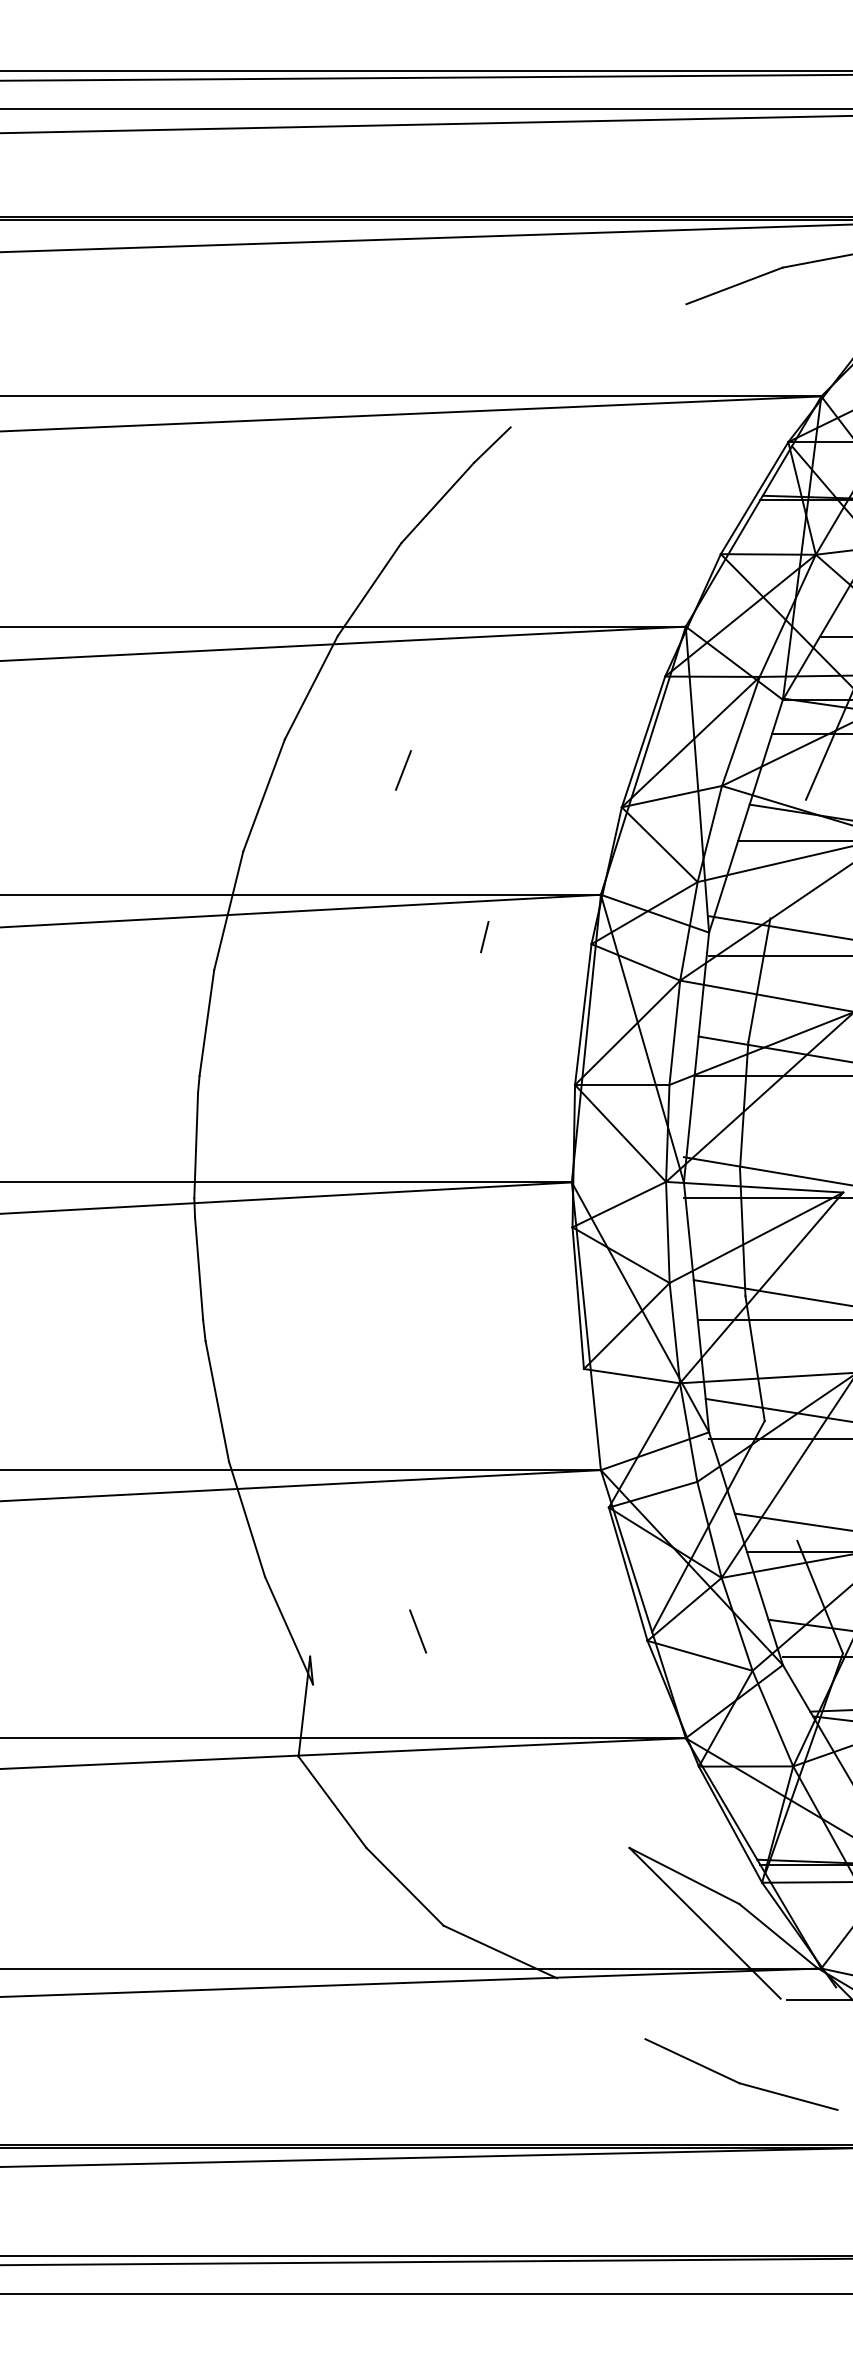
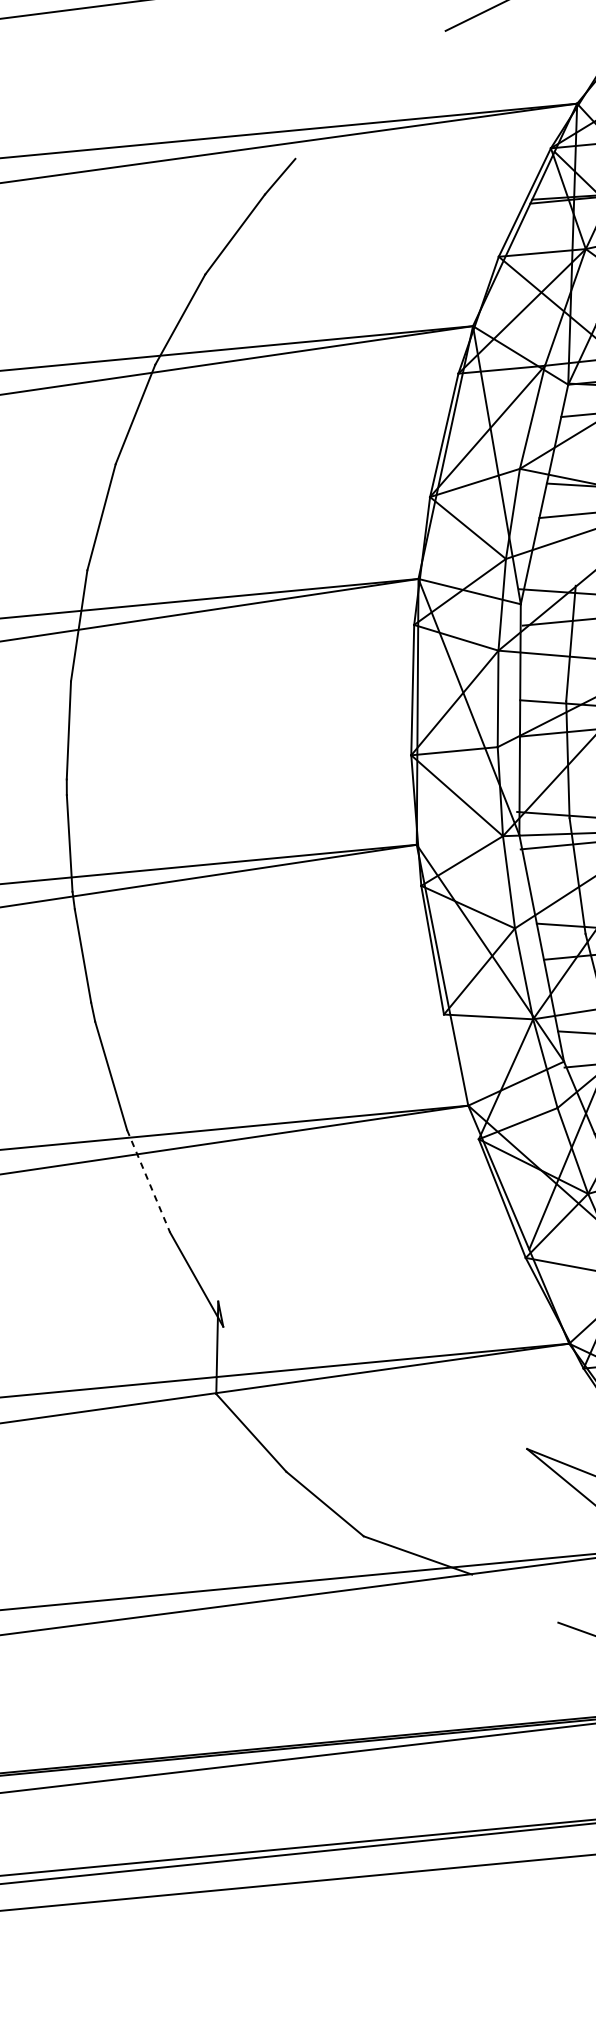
line: (403, 770) -> (227, 482), removed
line: (484, 936) -> (315, 627), removed
line: (247, 1519) -> (149, 1181), solid -> dashed
line: (418, 1631) -> (315, 1269), removed

